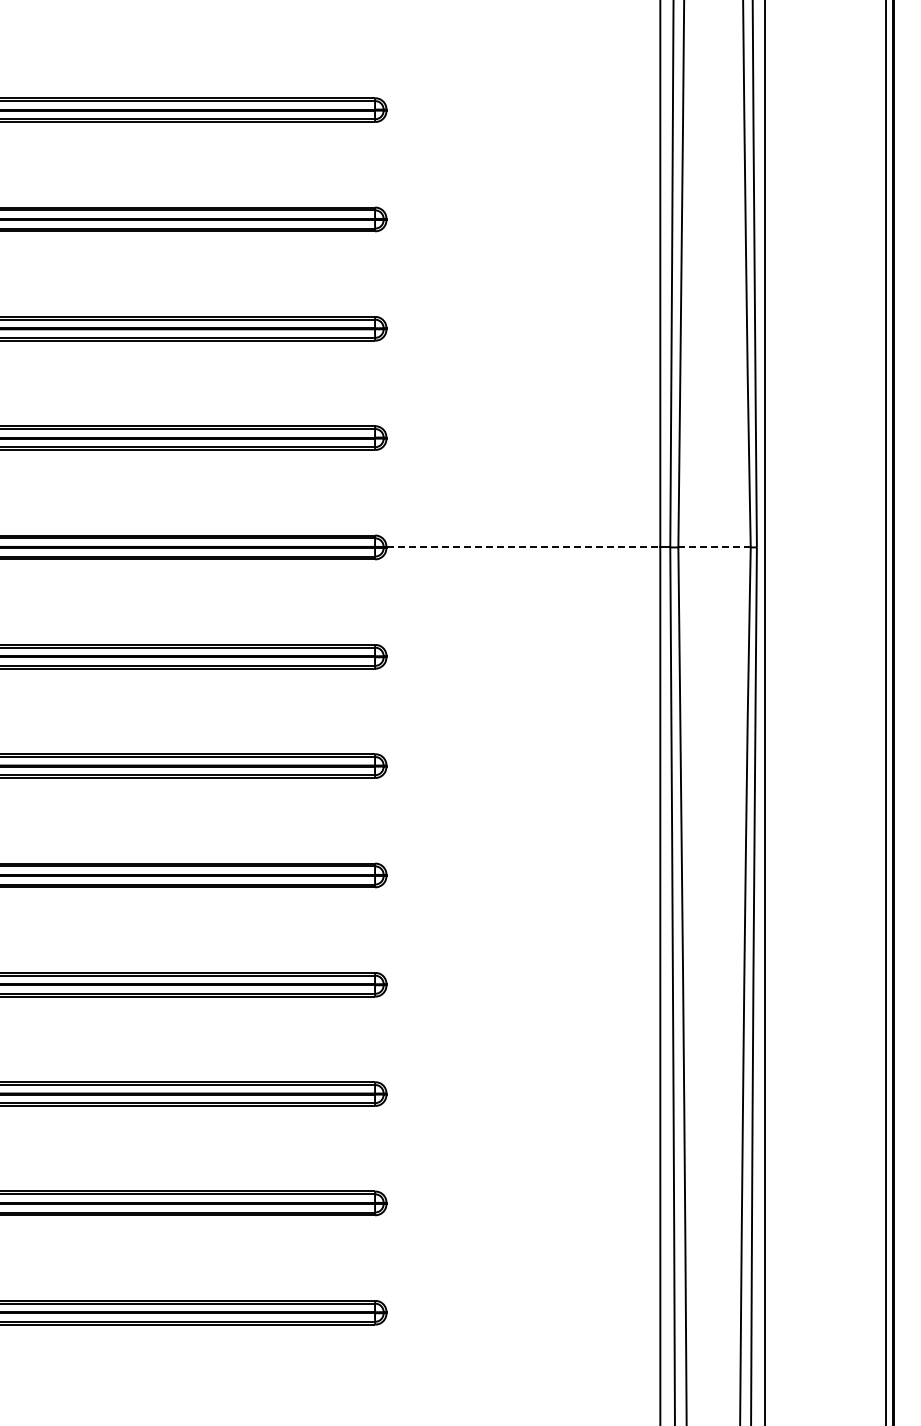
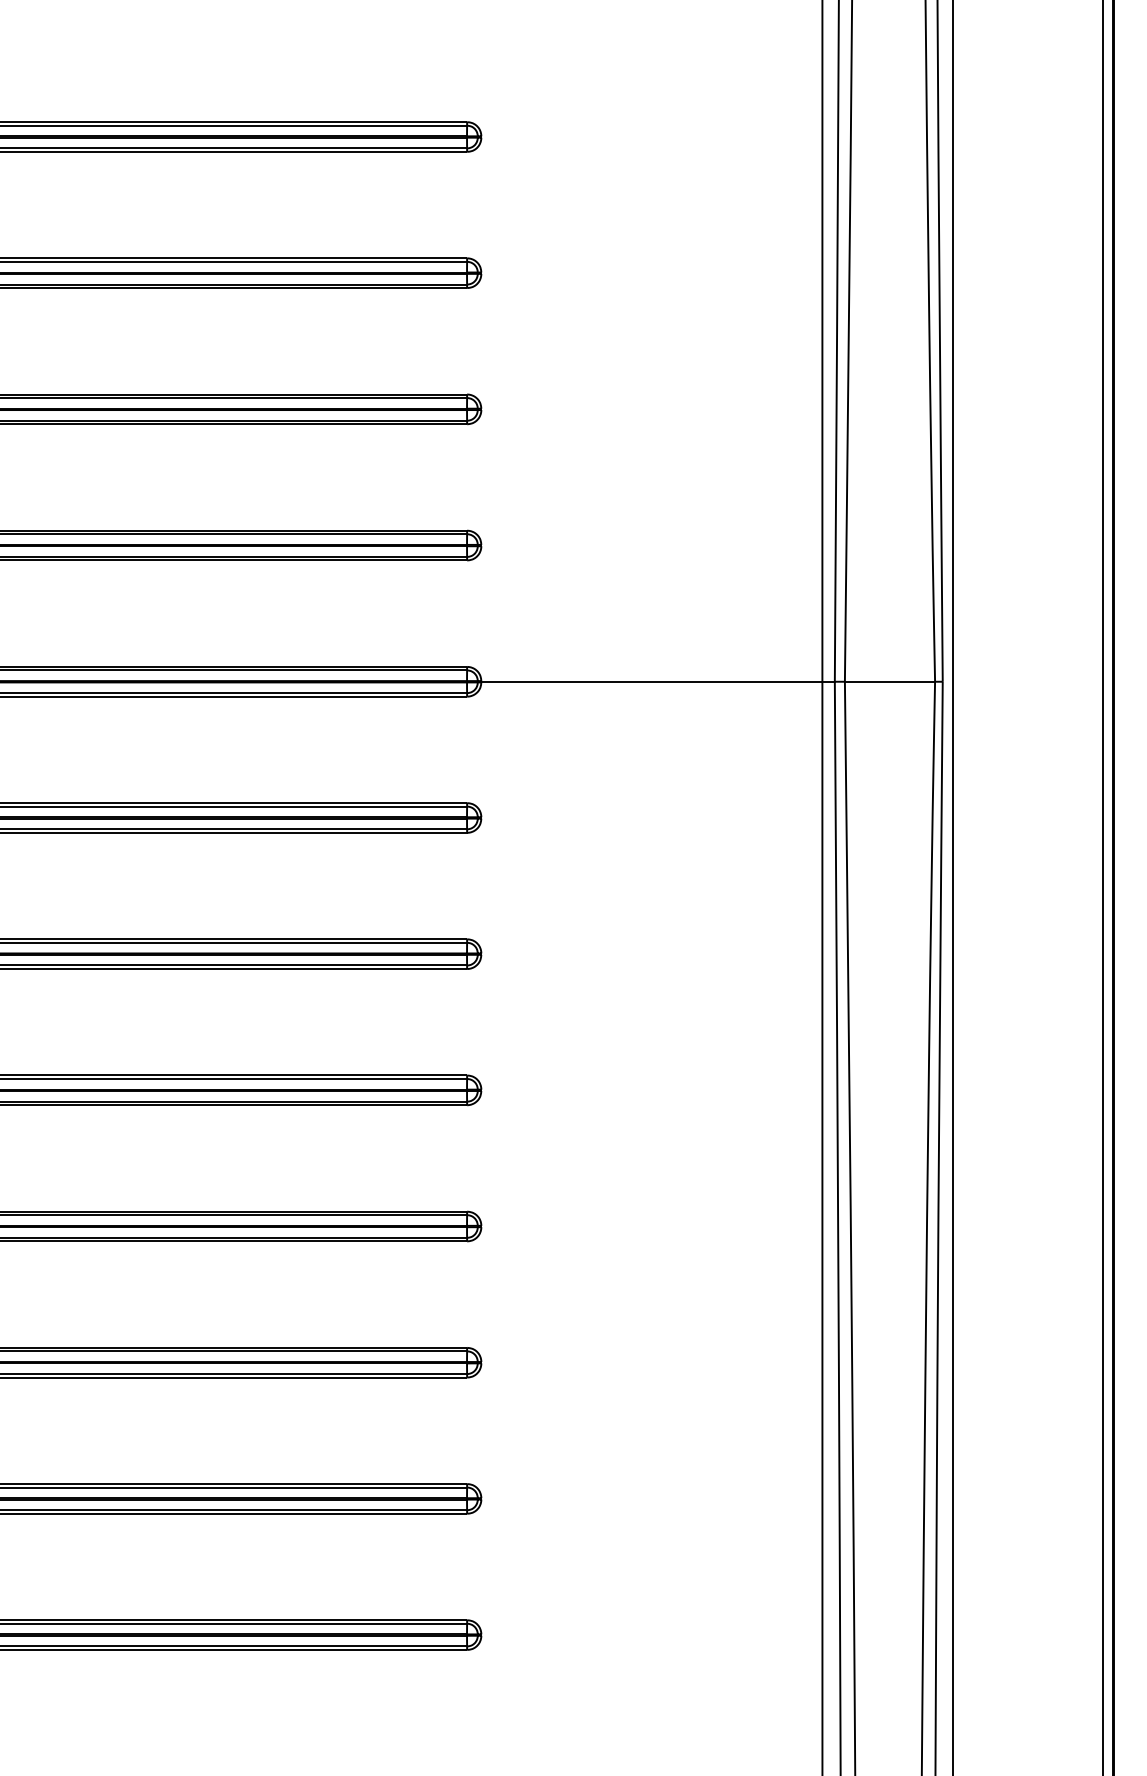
line: (523, 547) -> (651, 681), dashed -> solid
line: (715, 547) -> (891, 681), dashed -> solid

